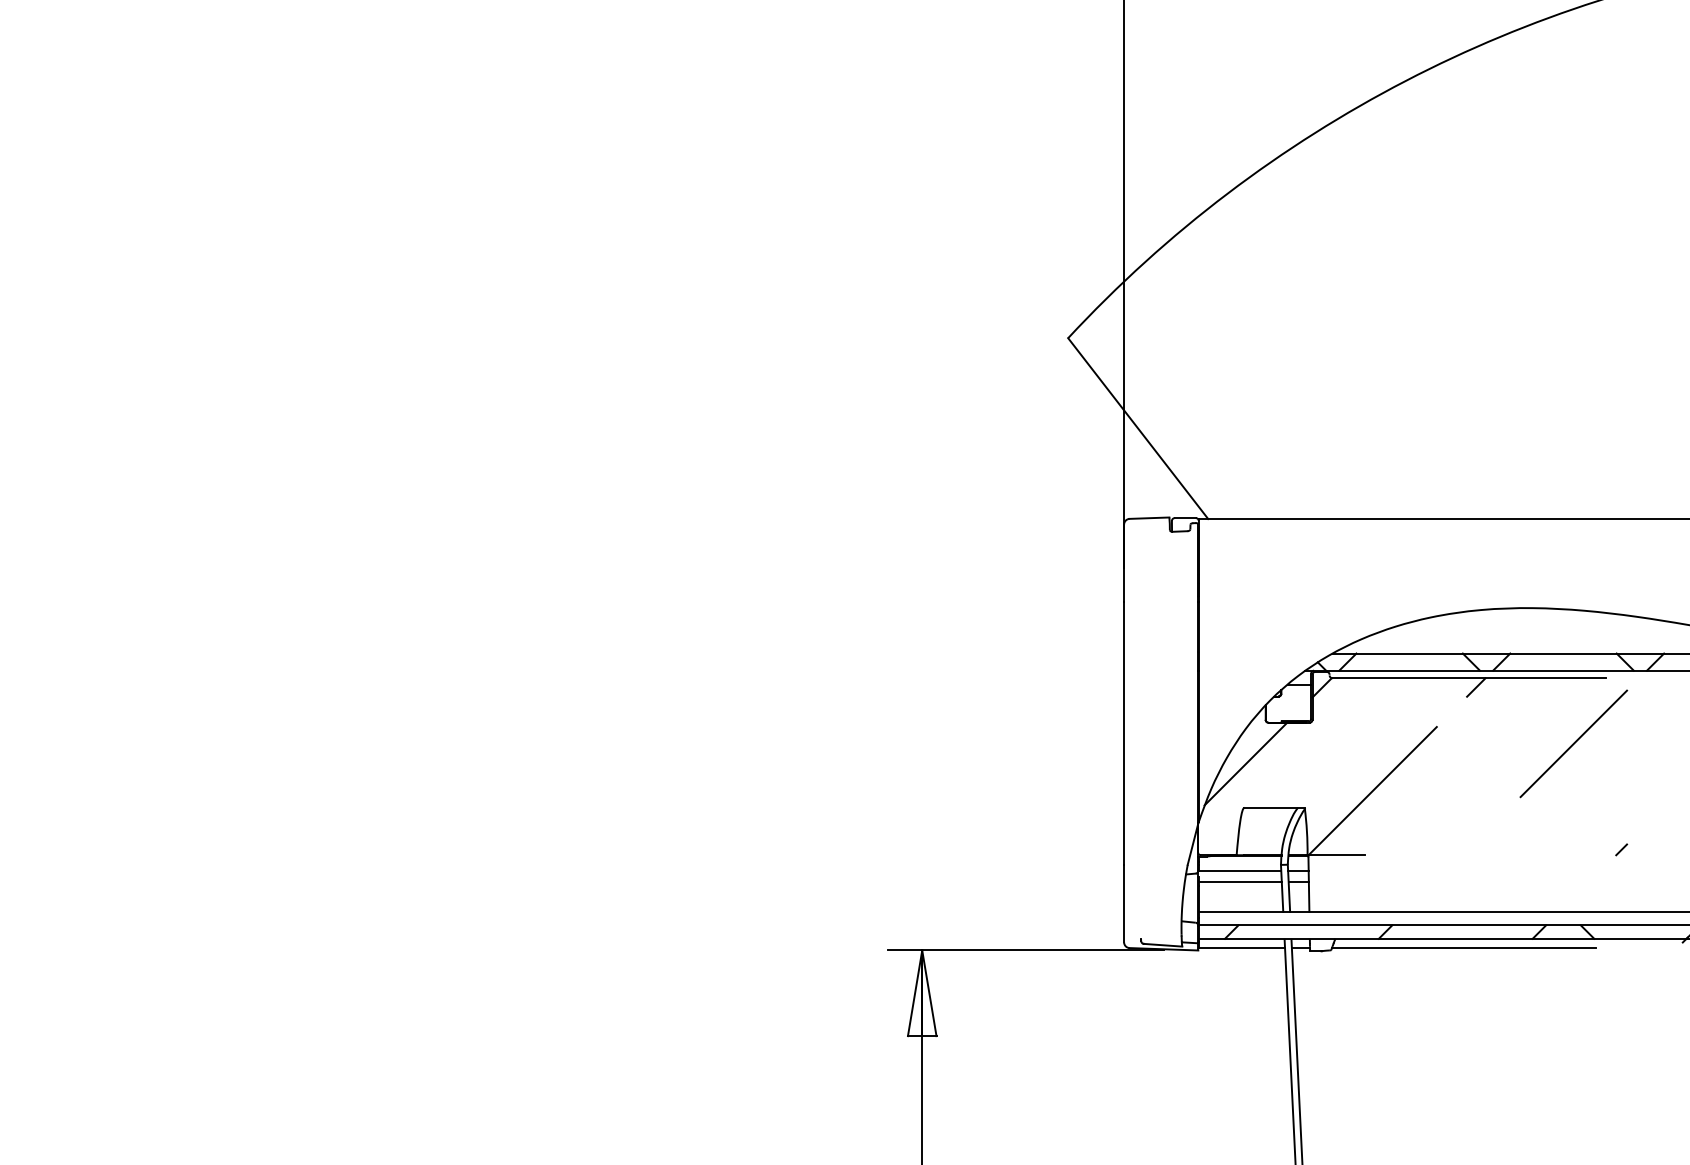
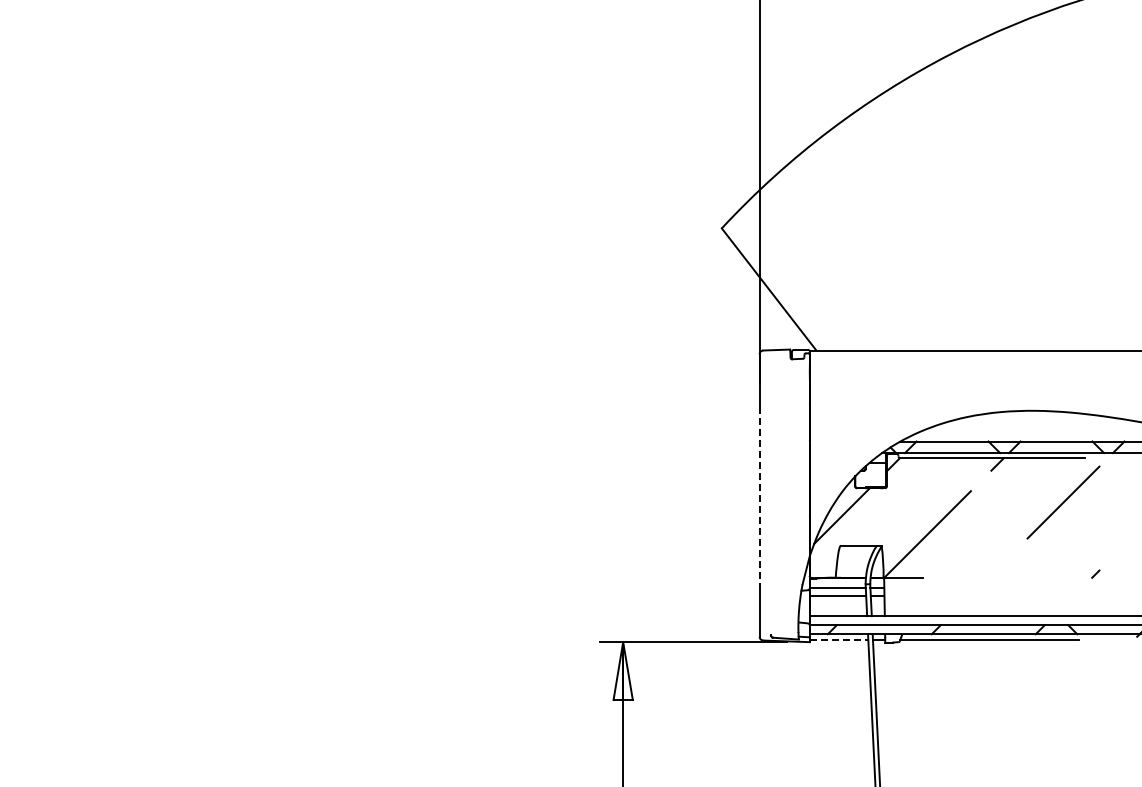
line: (1123, 733) -> (759, 495), solid -> dashed
line: (1242, 948) -> (839, 640), solid -> dashed

